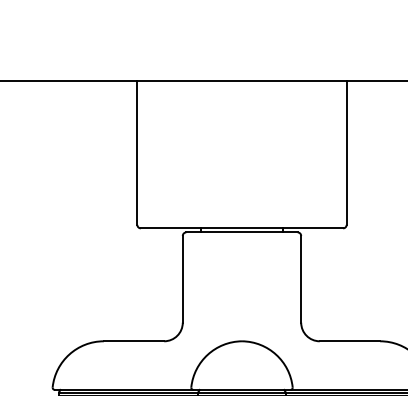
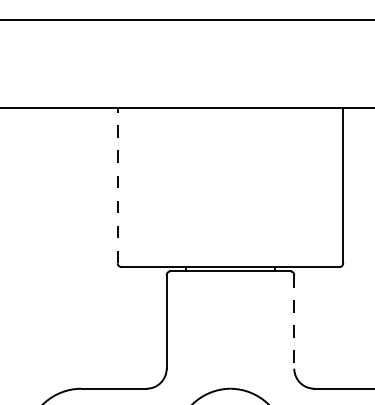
line: (137, 152) -> (117, 185), solid -> dashed
line: (301, 279) -> (294, 322), solid -> dashed

